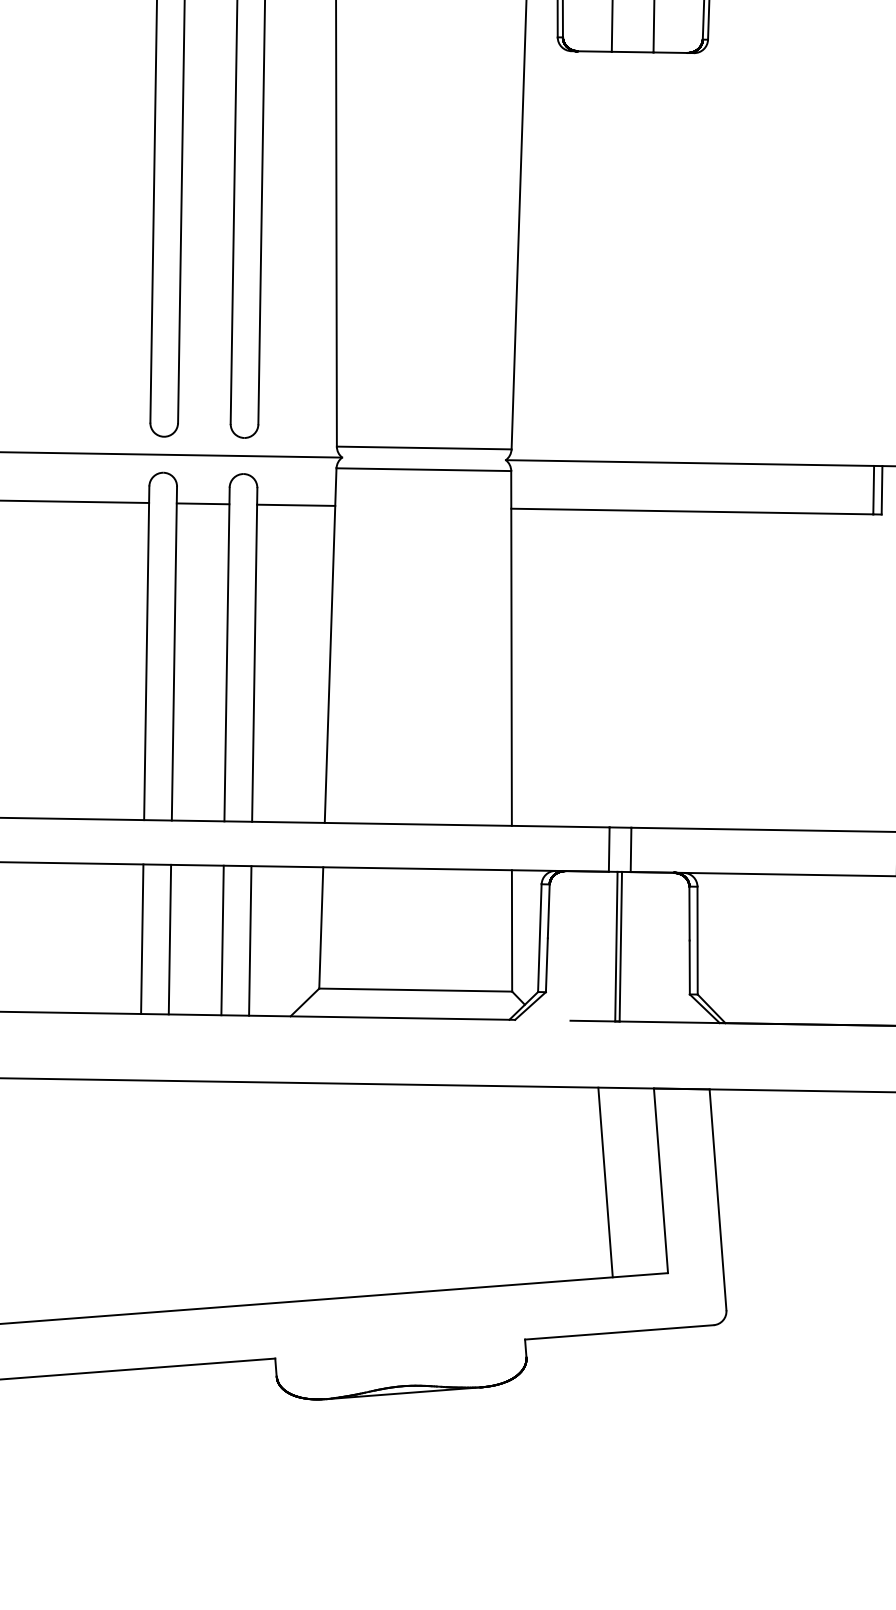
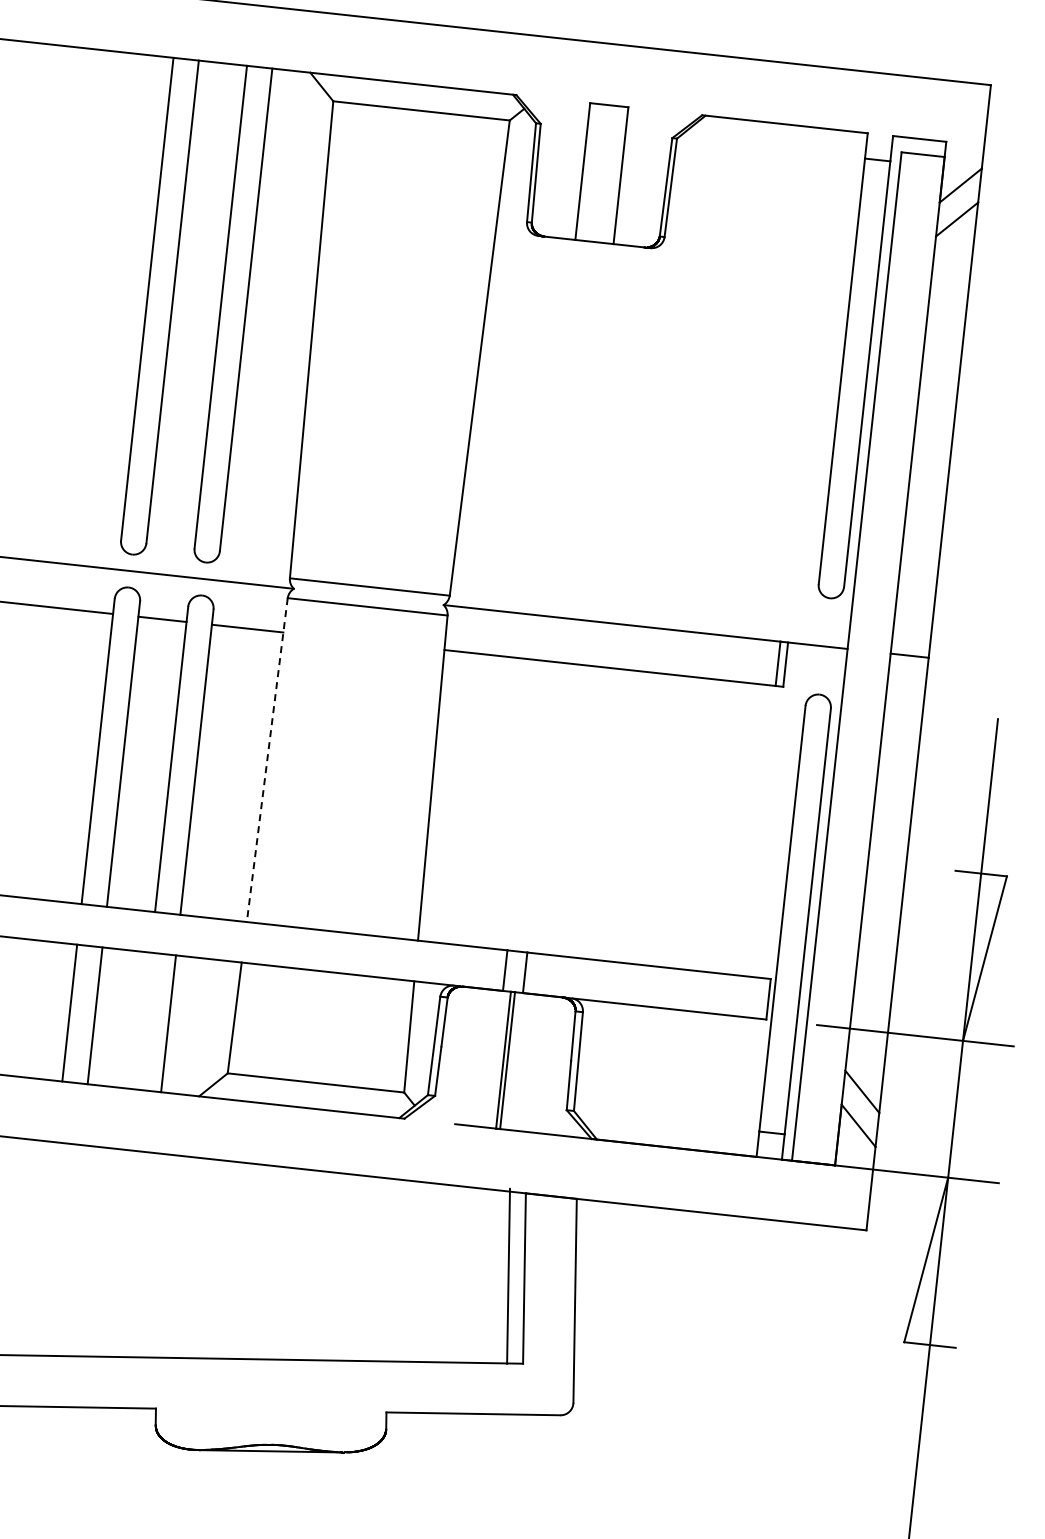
line: (330, 646) -> (267, 760), solid -> dashed
line: (221, 939) -> (142, 1020), removed
line: (605, 1181) -> (508, 1275), moved

